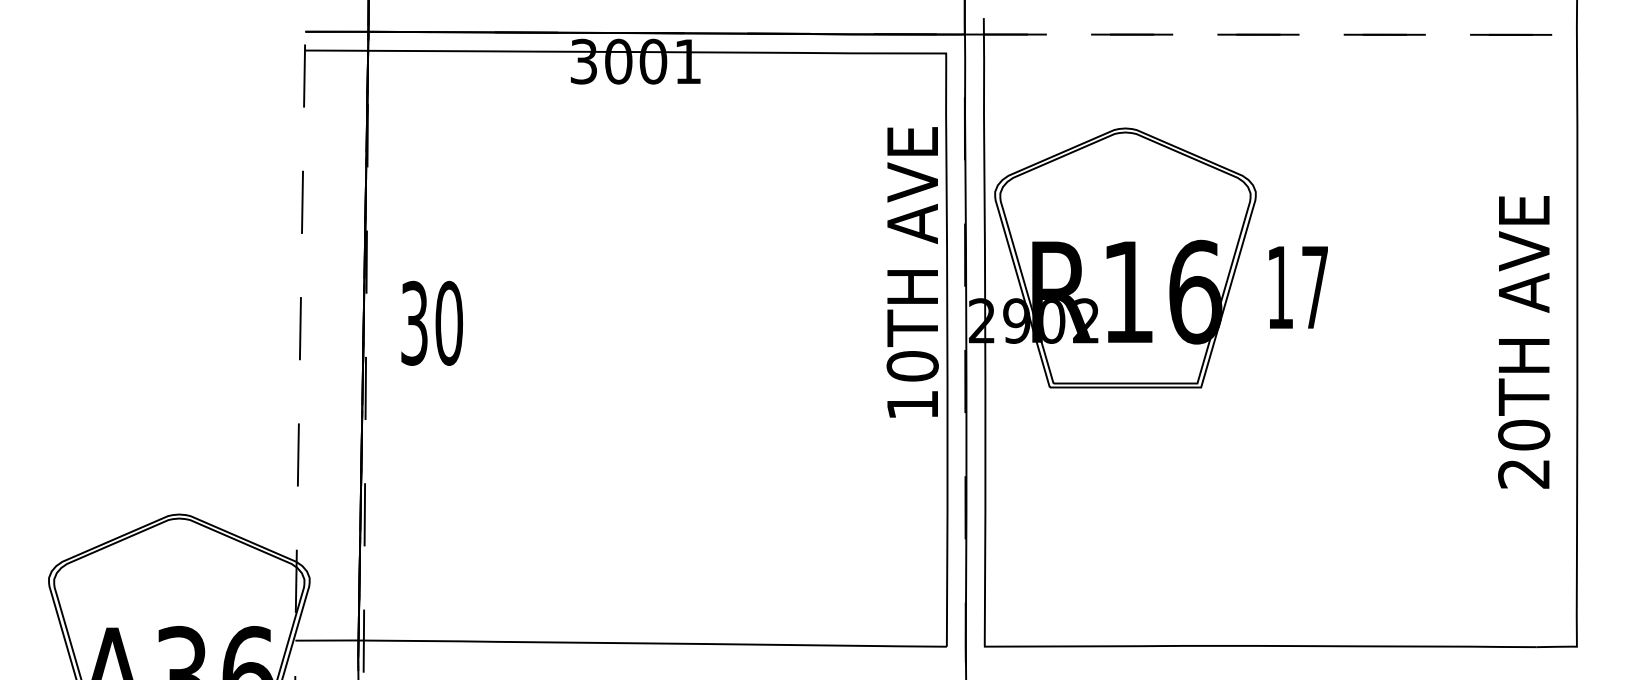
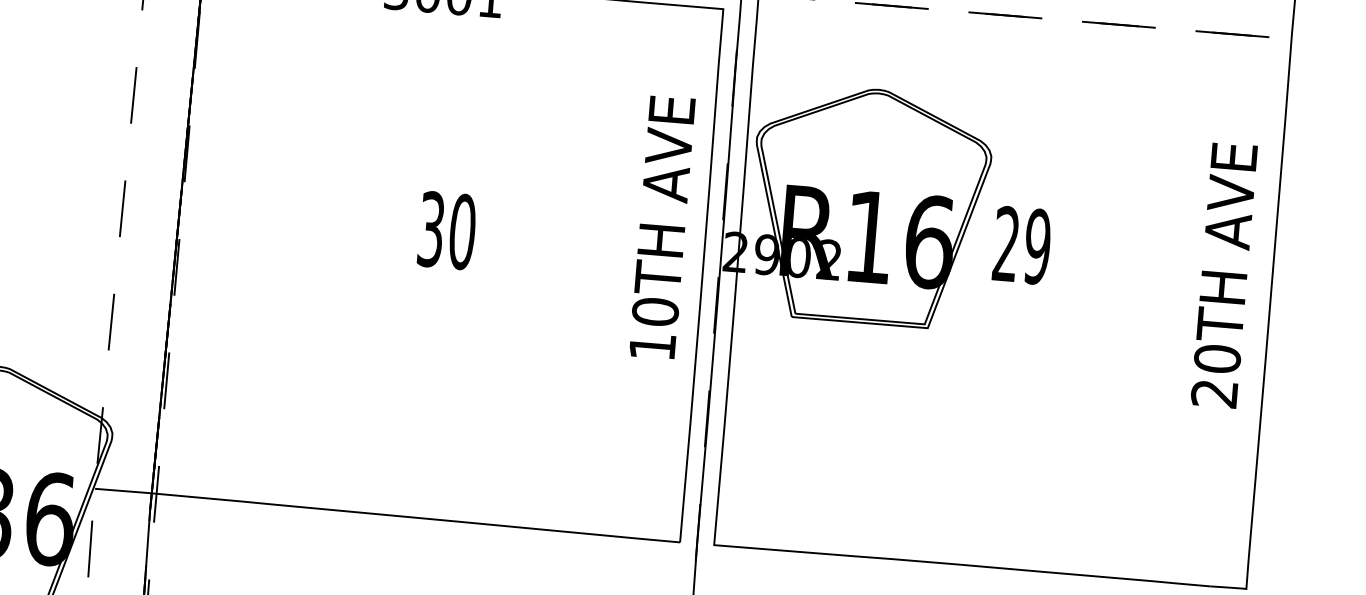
text: (912, 272) -> (662, 227), moved
text: (1297, 287) -> (1021, 245), 17 -> 29
text: (431, 322) -> (446, 229), moved
text: (1524, 342) -> (1224, 275), moved

